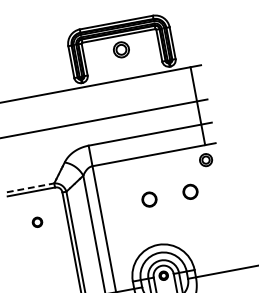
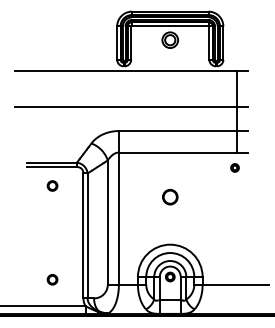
part: (205, 159) -> (234, 167), size x0.62
line: (30, 187) -> (52, 162), dashed -> solid
part: (190, 191) -> (213, 196), removed
part: (37, 221) -> (52, 185), moved

